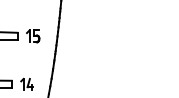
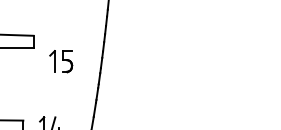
part: (33, 36) -> (61, 61), moved

